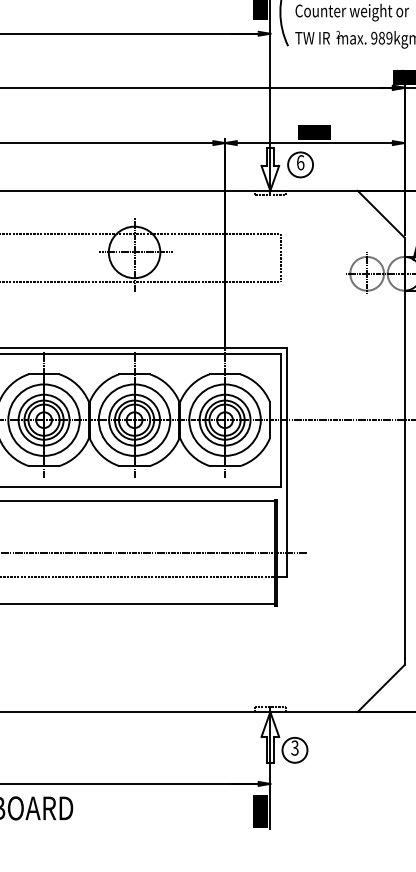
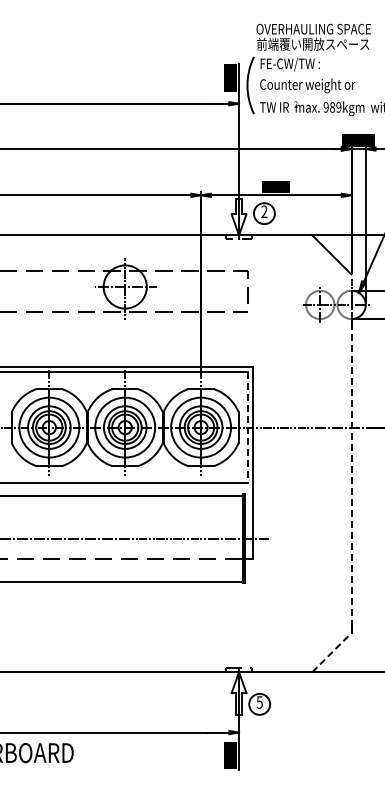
text: (300, 162) -> (264, 211), 6 -> 2
line: (281, 420) -> (248, 427), solid -> dashed
line: (404, 447) -> (351, 450), solid -> dashed
line: (380, 688) -> (331, 652), solid -> dashed
text: (294, 748) -> (259, 702), 3 -> 5

